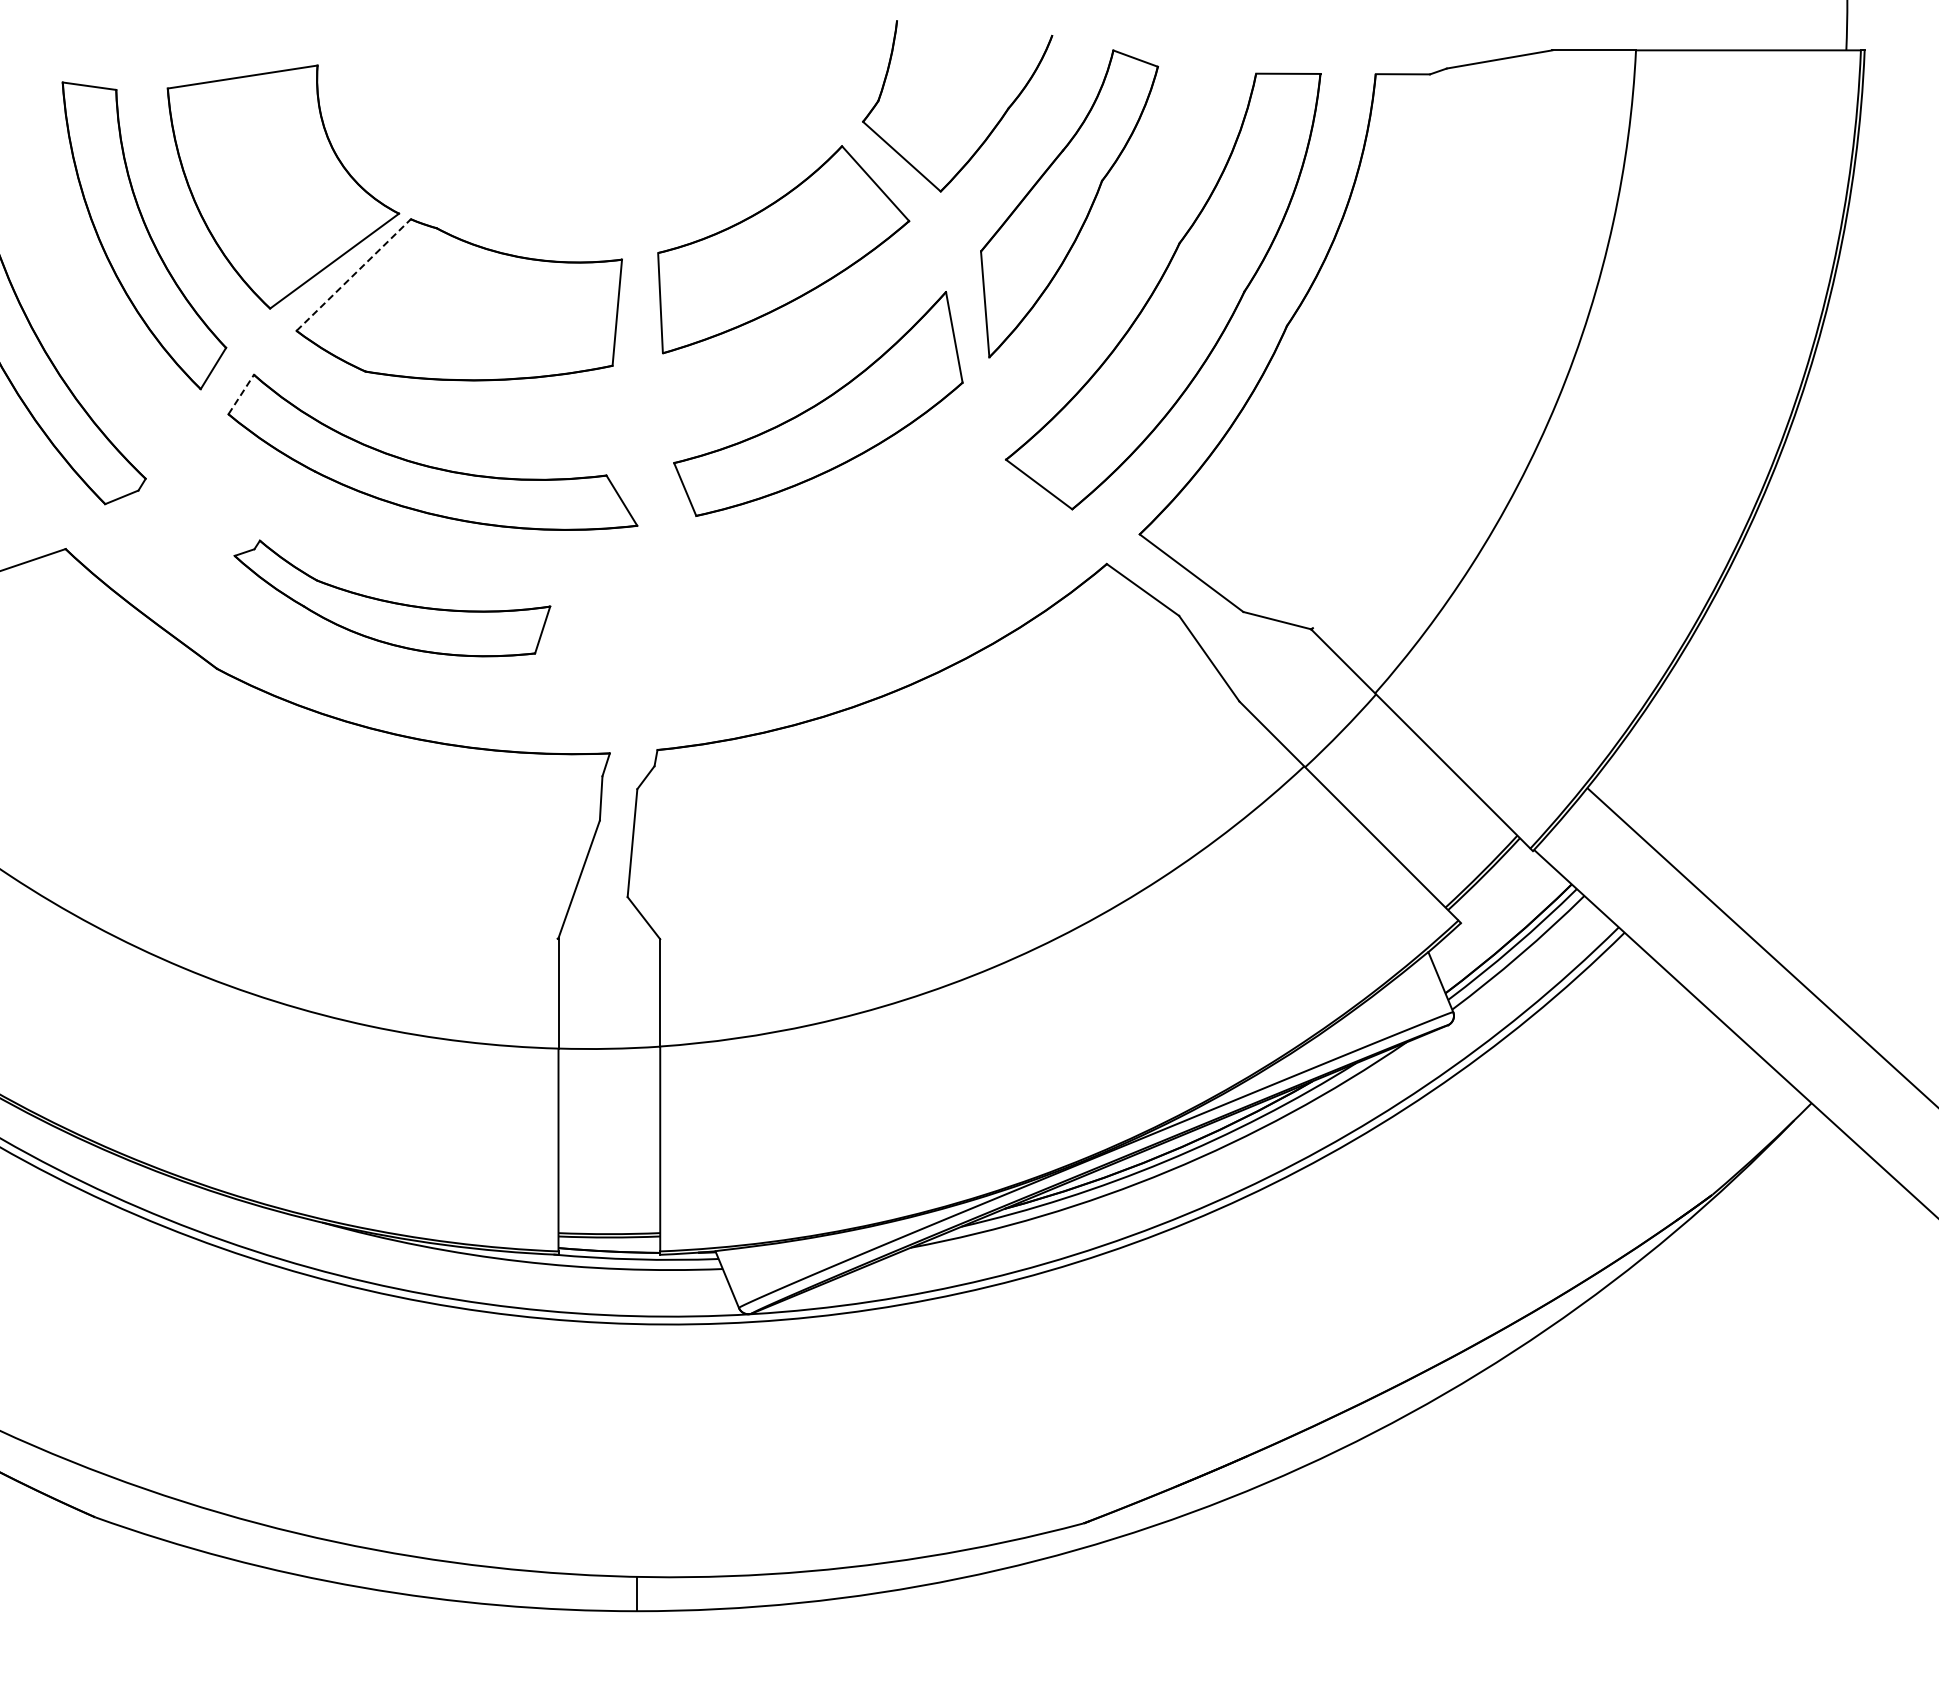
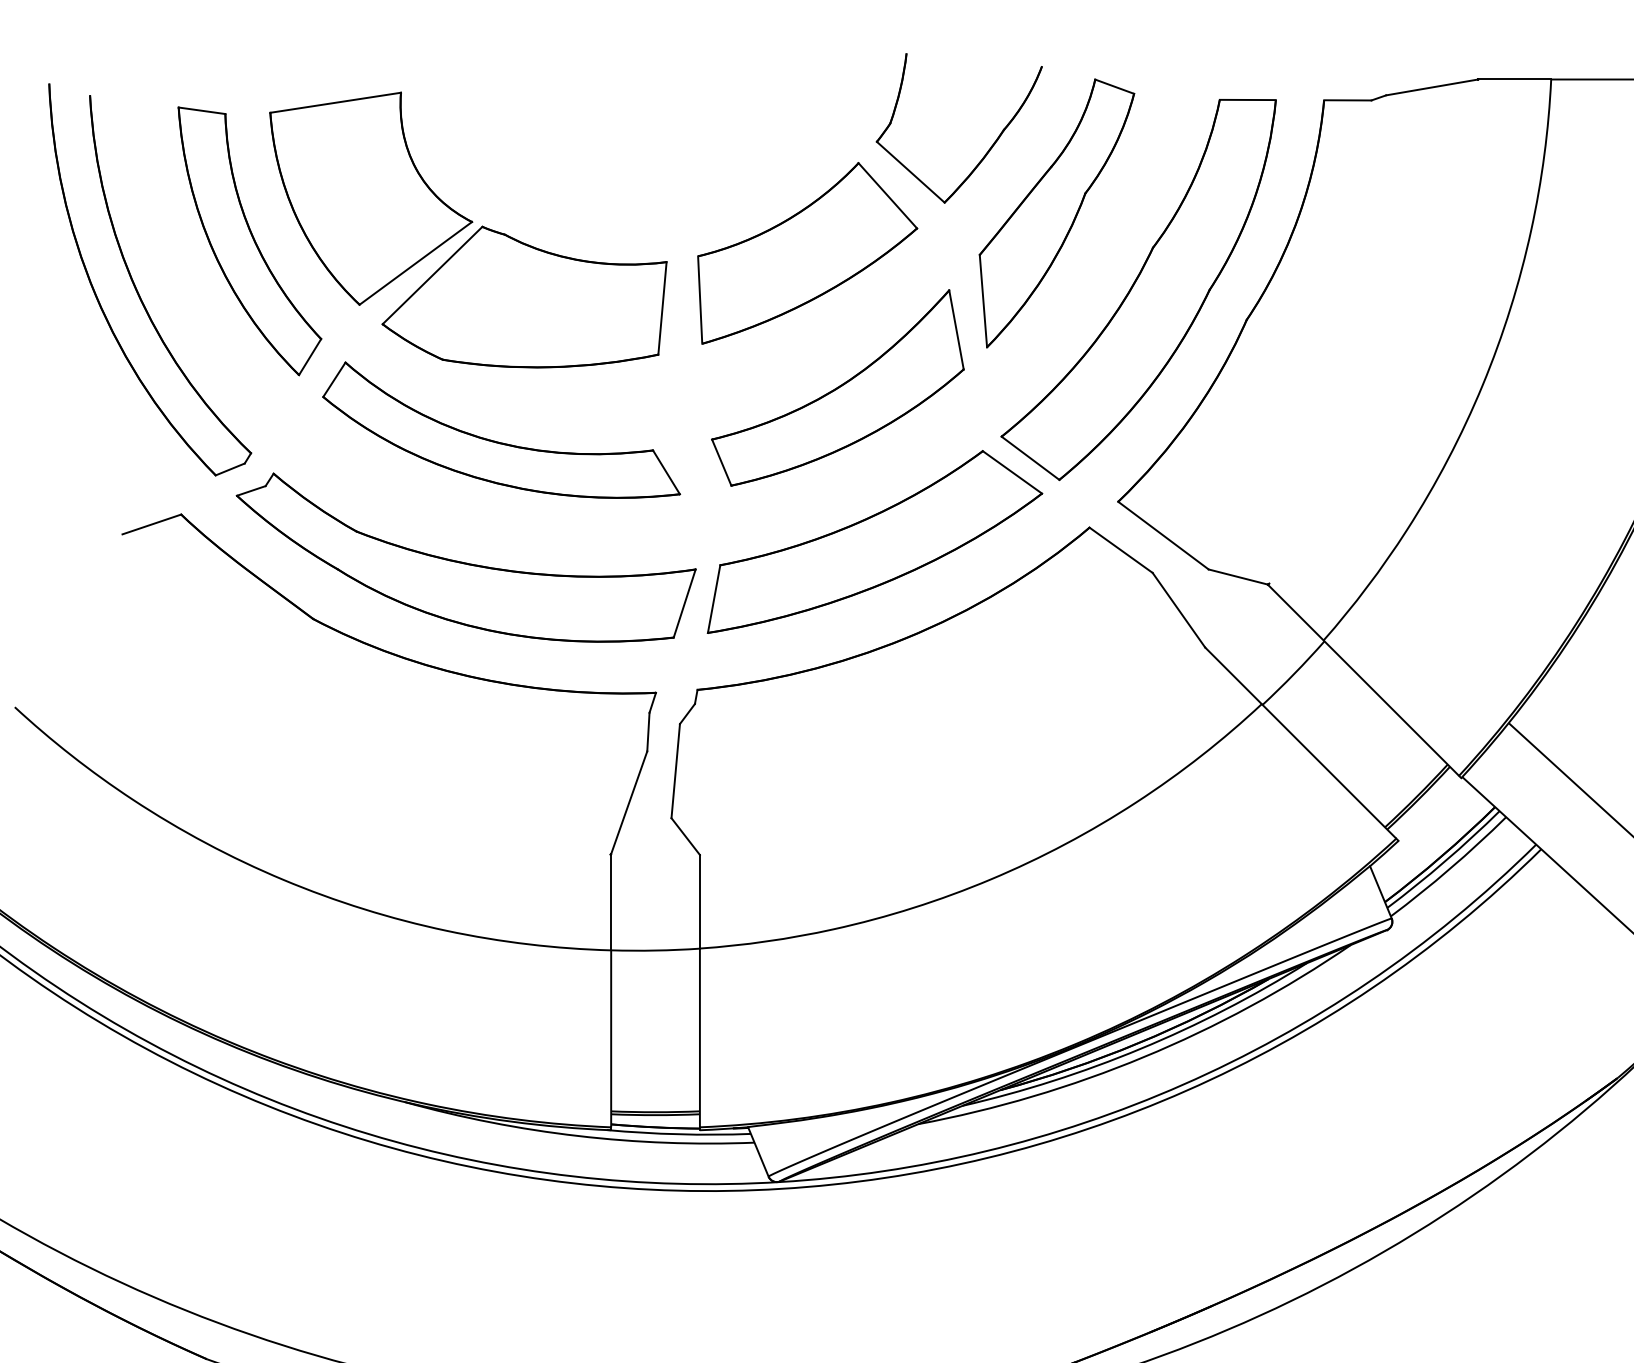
line: (353, 275) -> (432, 275), dashed -> solid
line: (241, 394) -> (334, 379), dashed -> solid
part: (860, 580) -> (874, 541), added
part: (392, 598) -> (466, 557), size x1.67

